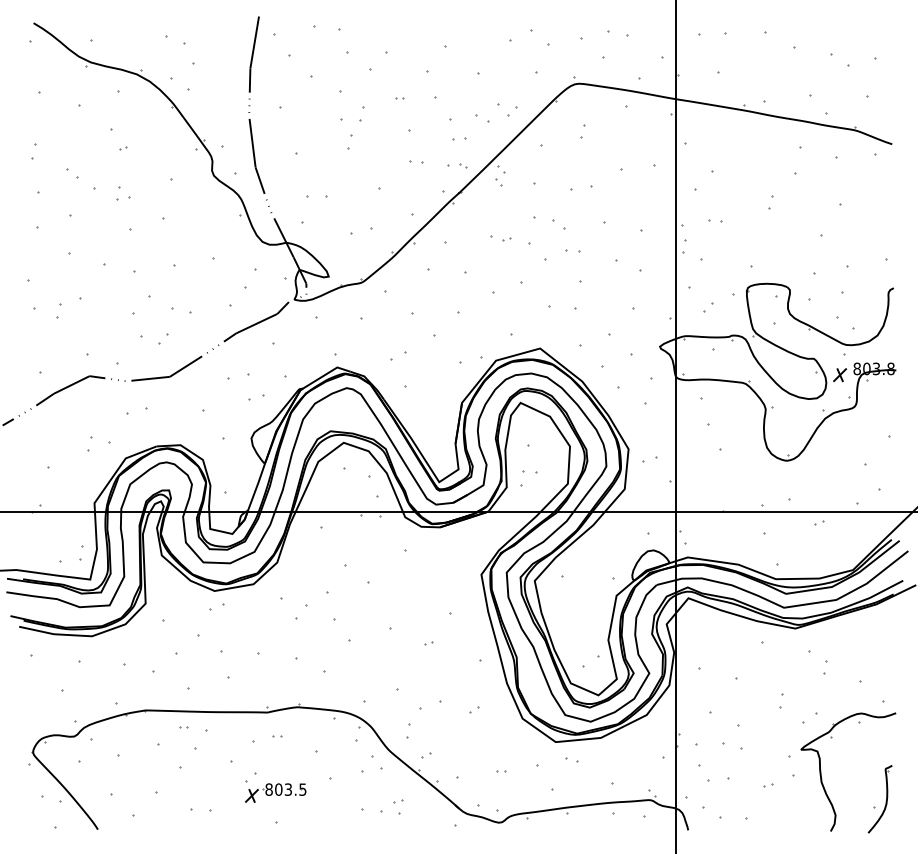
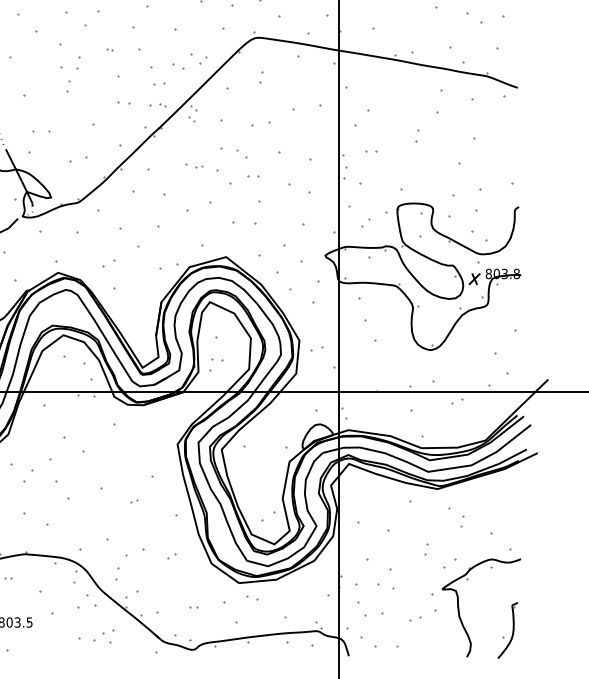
part: (819, 522) -> (457, 401), size x1.6
part: (426, 755) -> (132, 594), size x1.6
part: (768, 785) -> (415, 619), size x1.6
part: (398, 801) -> (108, 632), size x1.6

